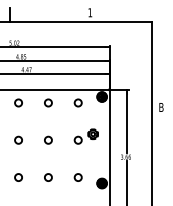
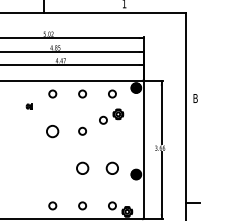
part: (86, 136) -> (111, 116), moved
circle: (18, 139) -> (52, 130), size x1.6
circle: (18, 177) -> (52, 168), removed
circle: (48, 177) -> (82, 168), size x1.6
circle: (78, 177) -> (112, 168), size x1.6

